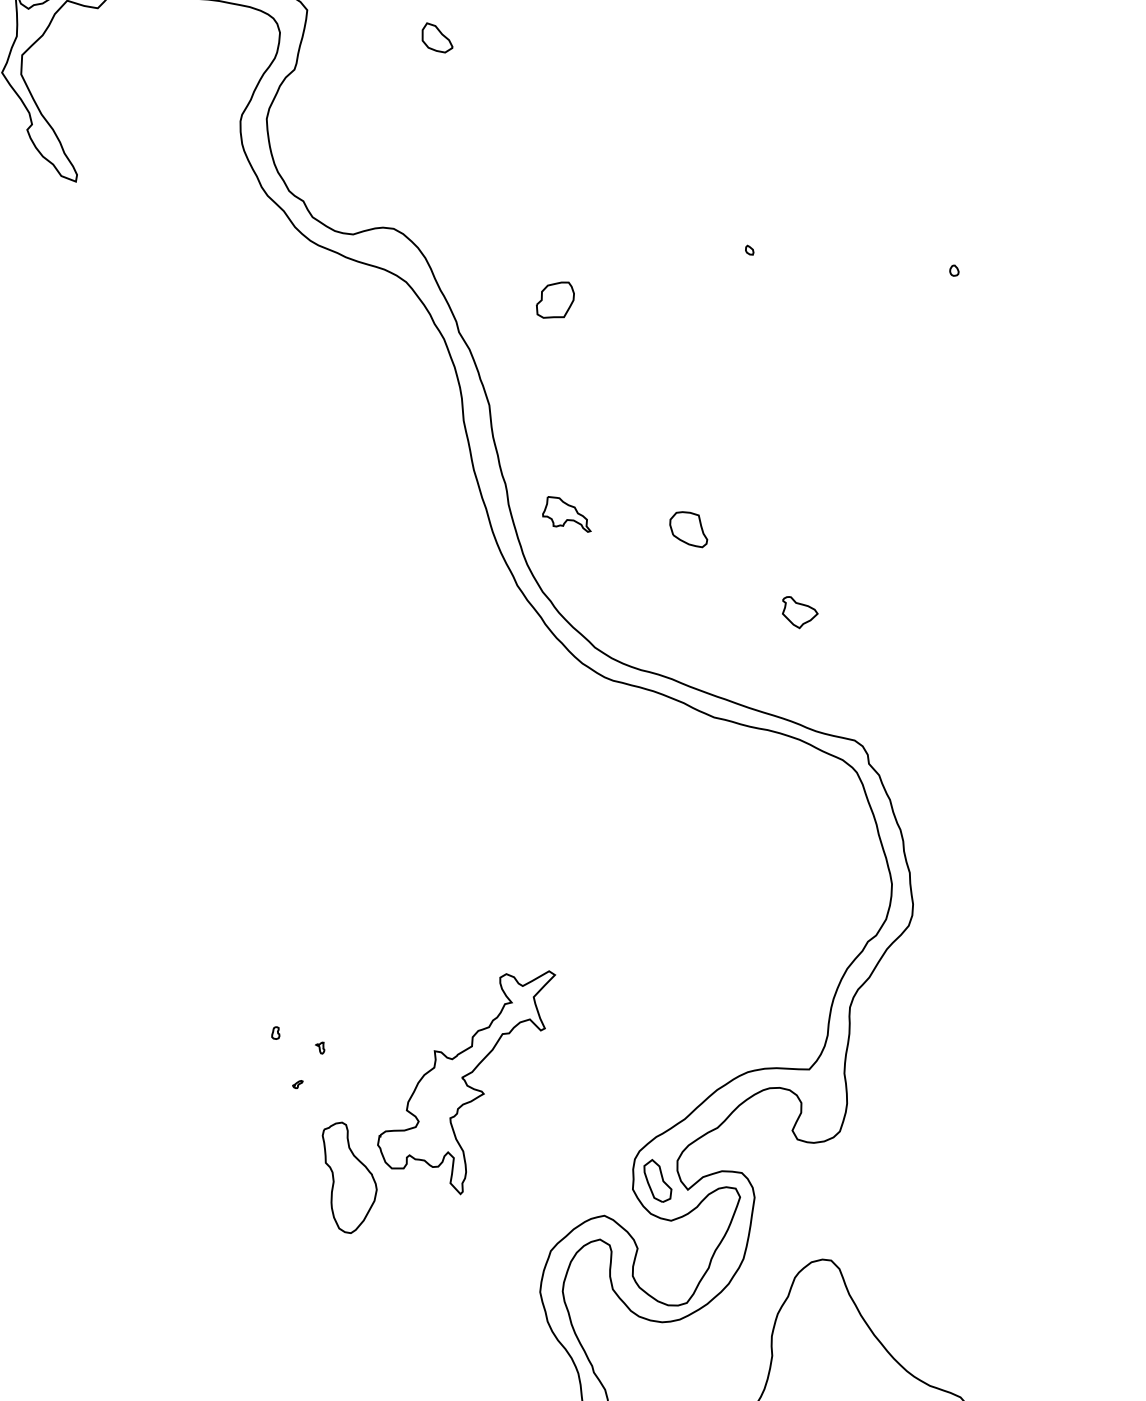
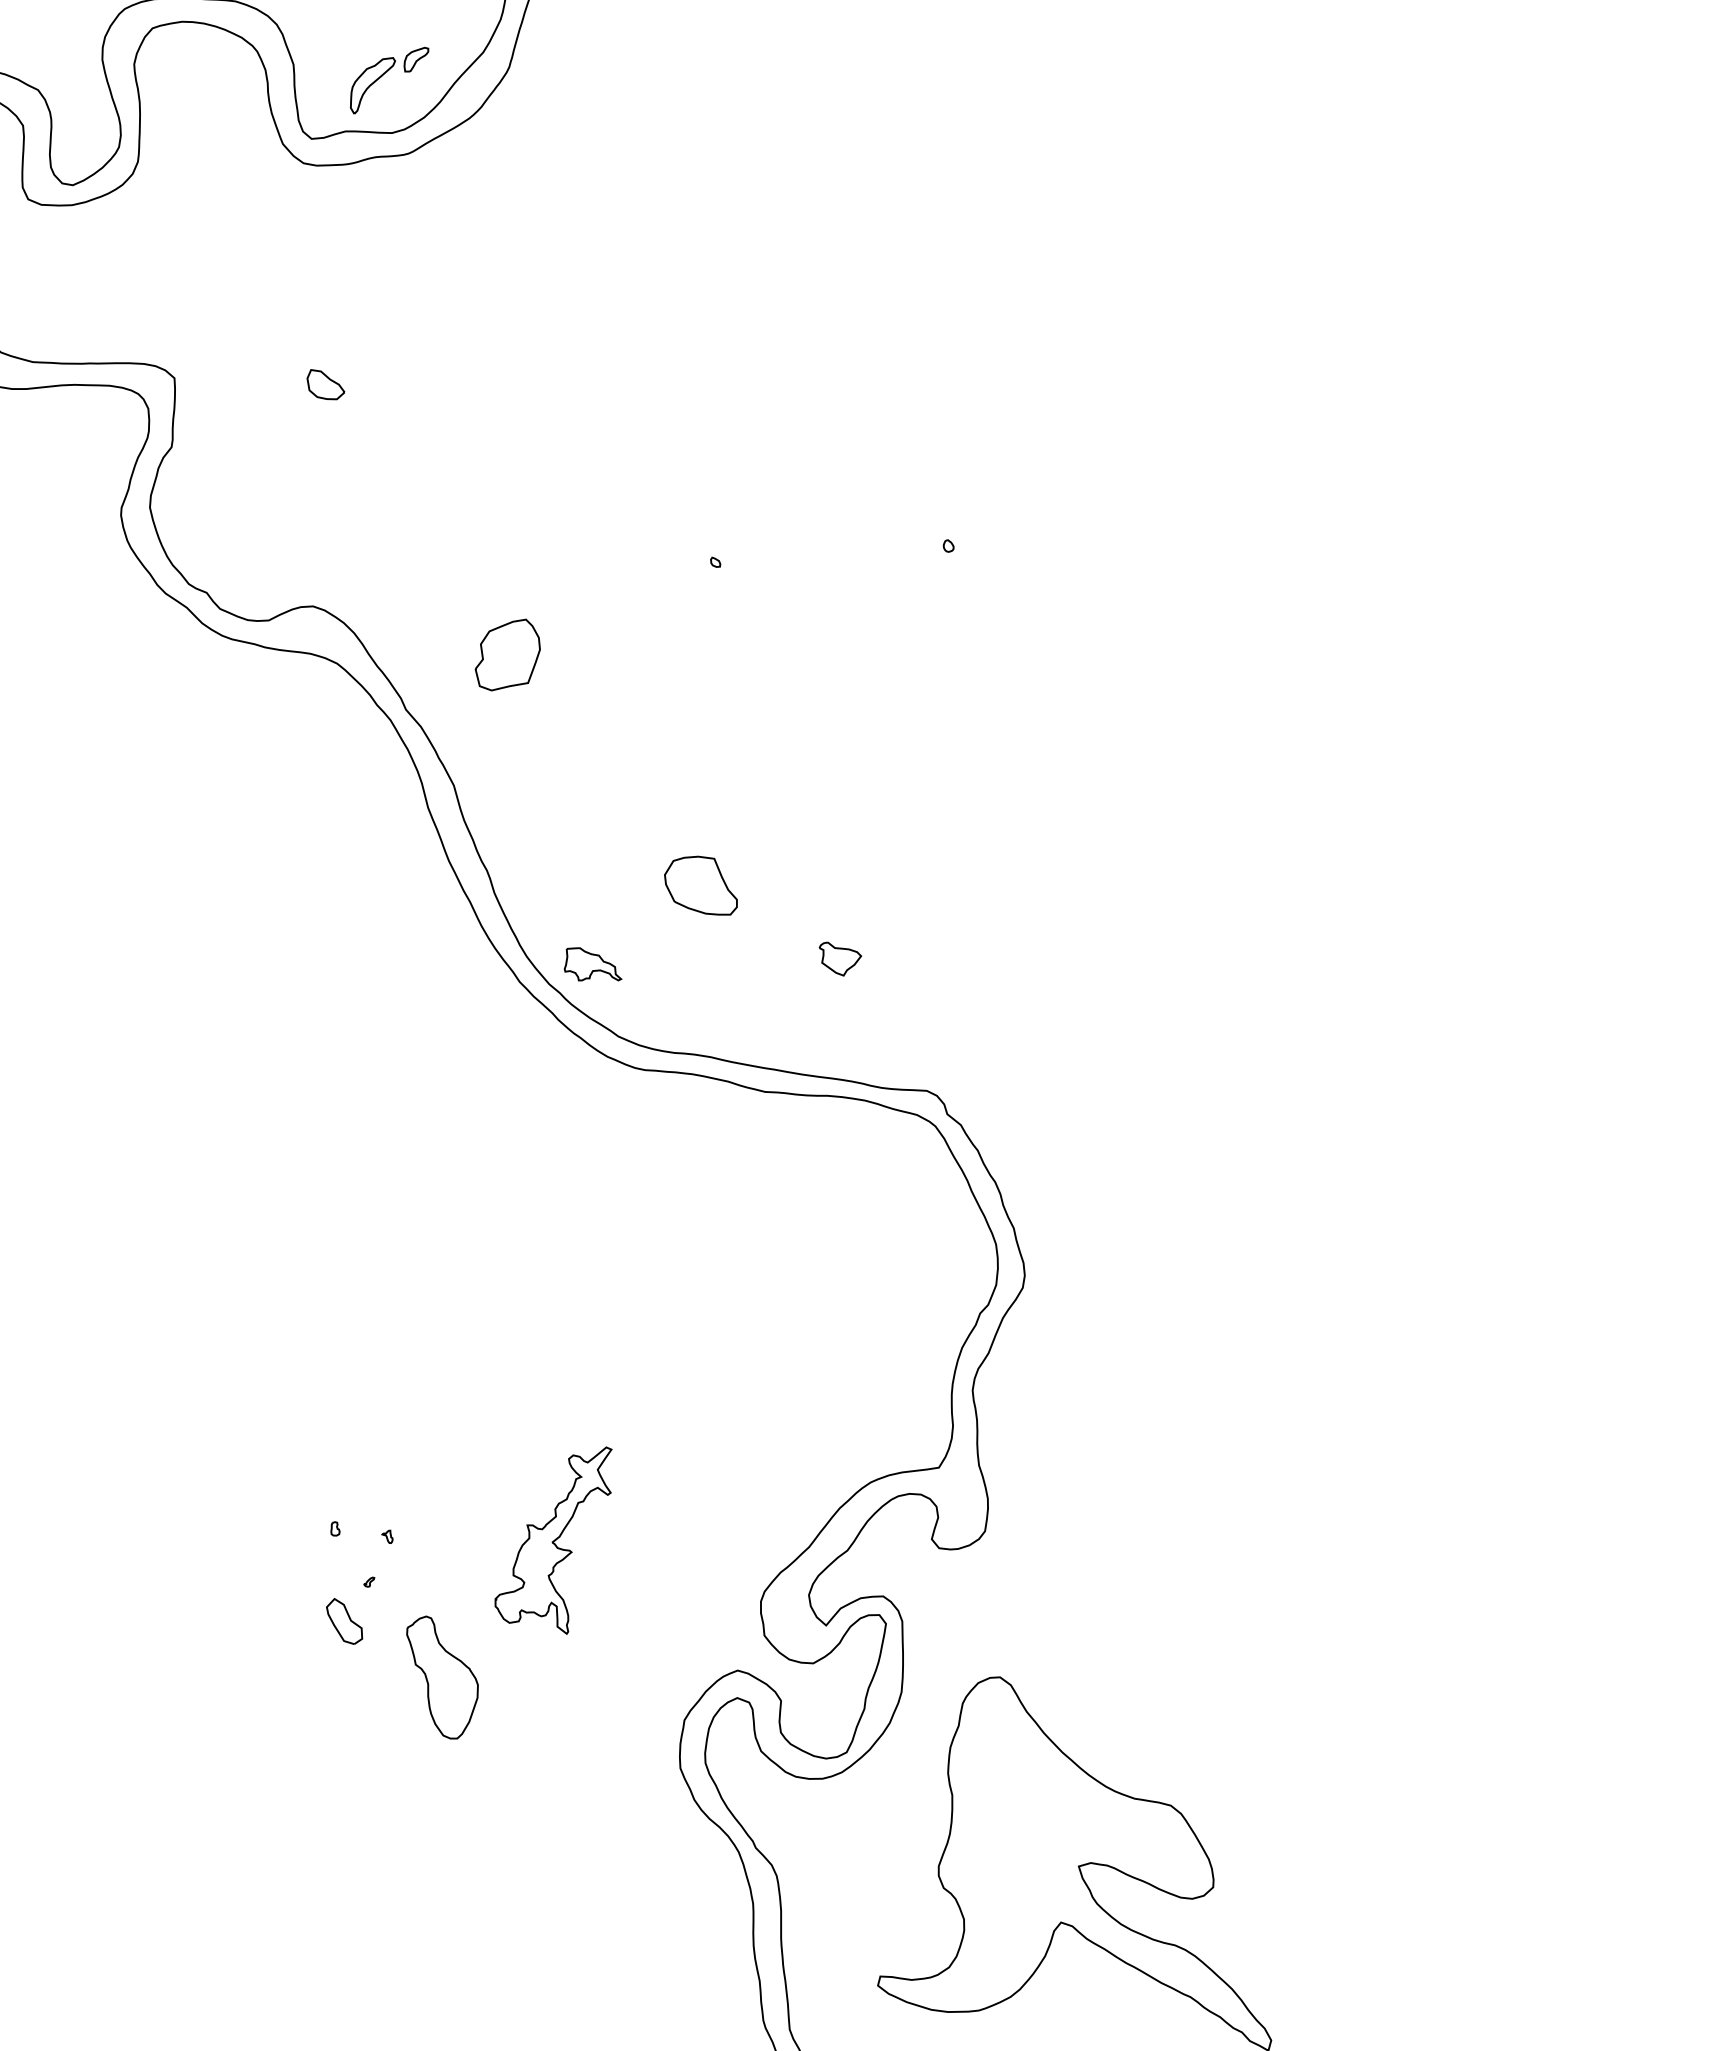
part: (555, 300) -> (507, 655), size x1.6
part: (567, 514) -> (592, 964), moved
part: (688, 528) -> (700, 885), size x1.6
part: (463, 1075) -> (553, 1540), size x0.7
part: (657, 1181) -> (344, 1621), moved

